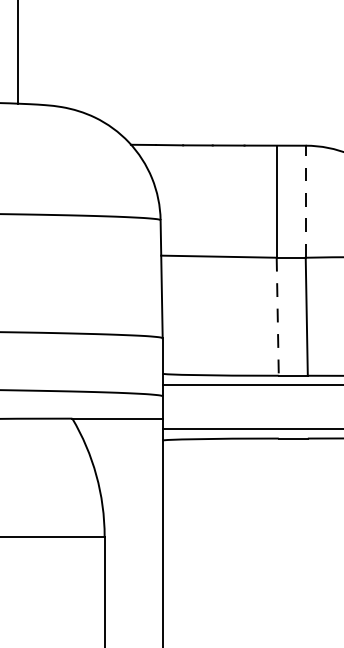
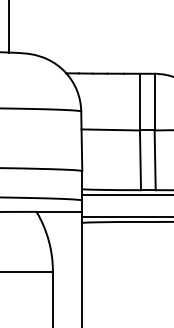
line: (305, 200) -> (154, 101), dashed -> solid
line: (277, 317) -> (140, 160), dashed -> solid

